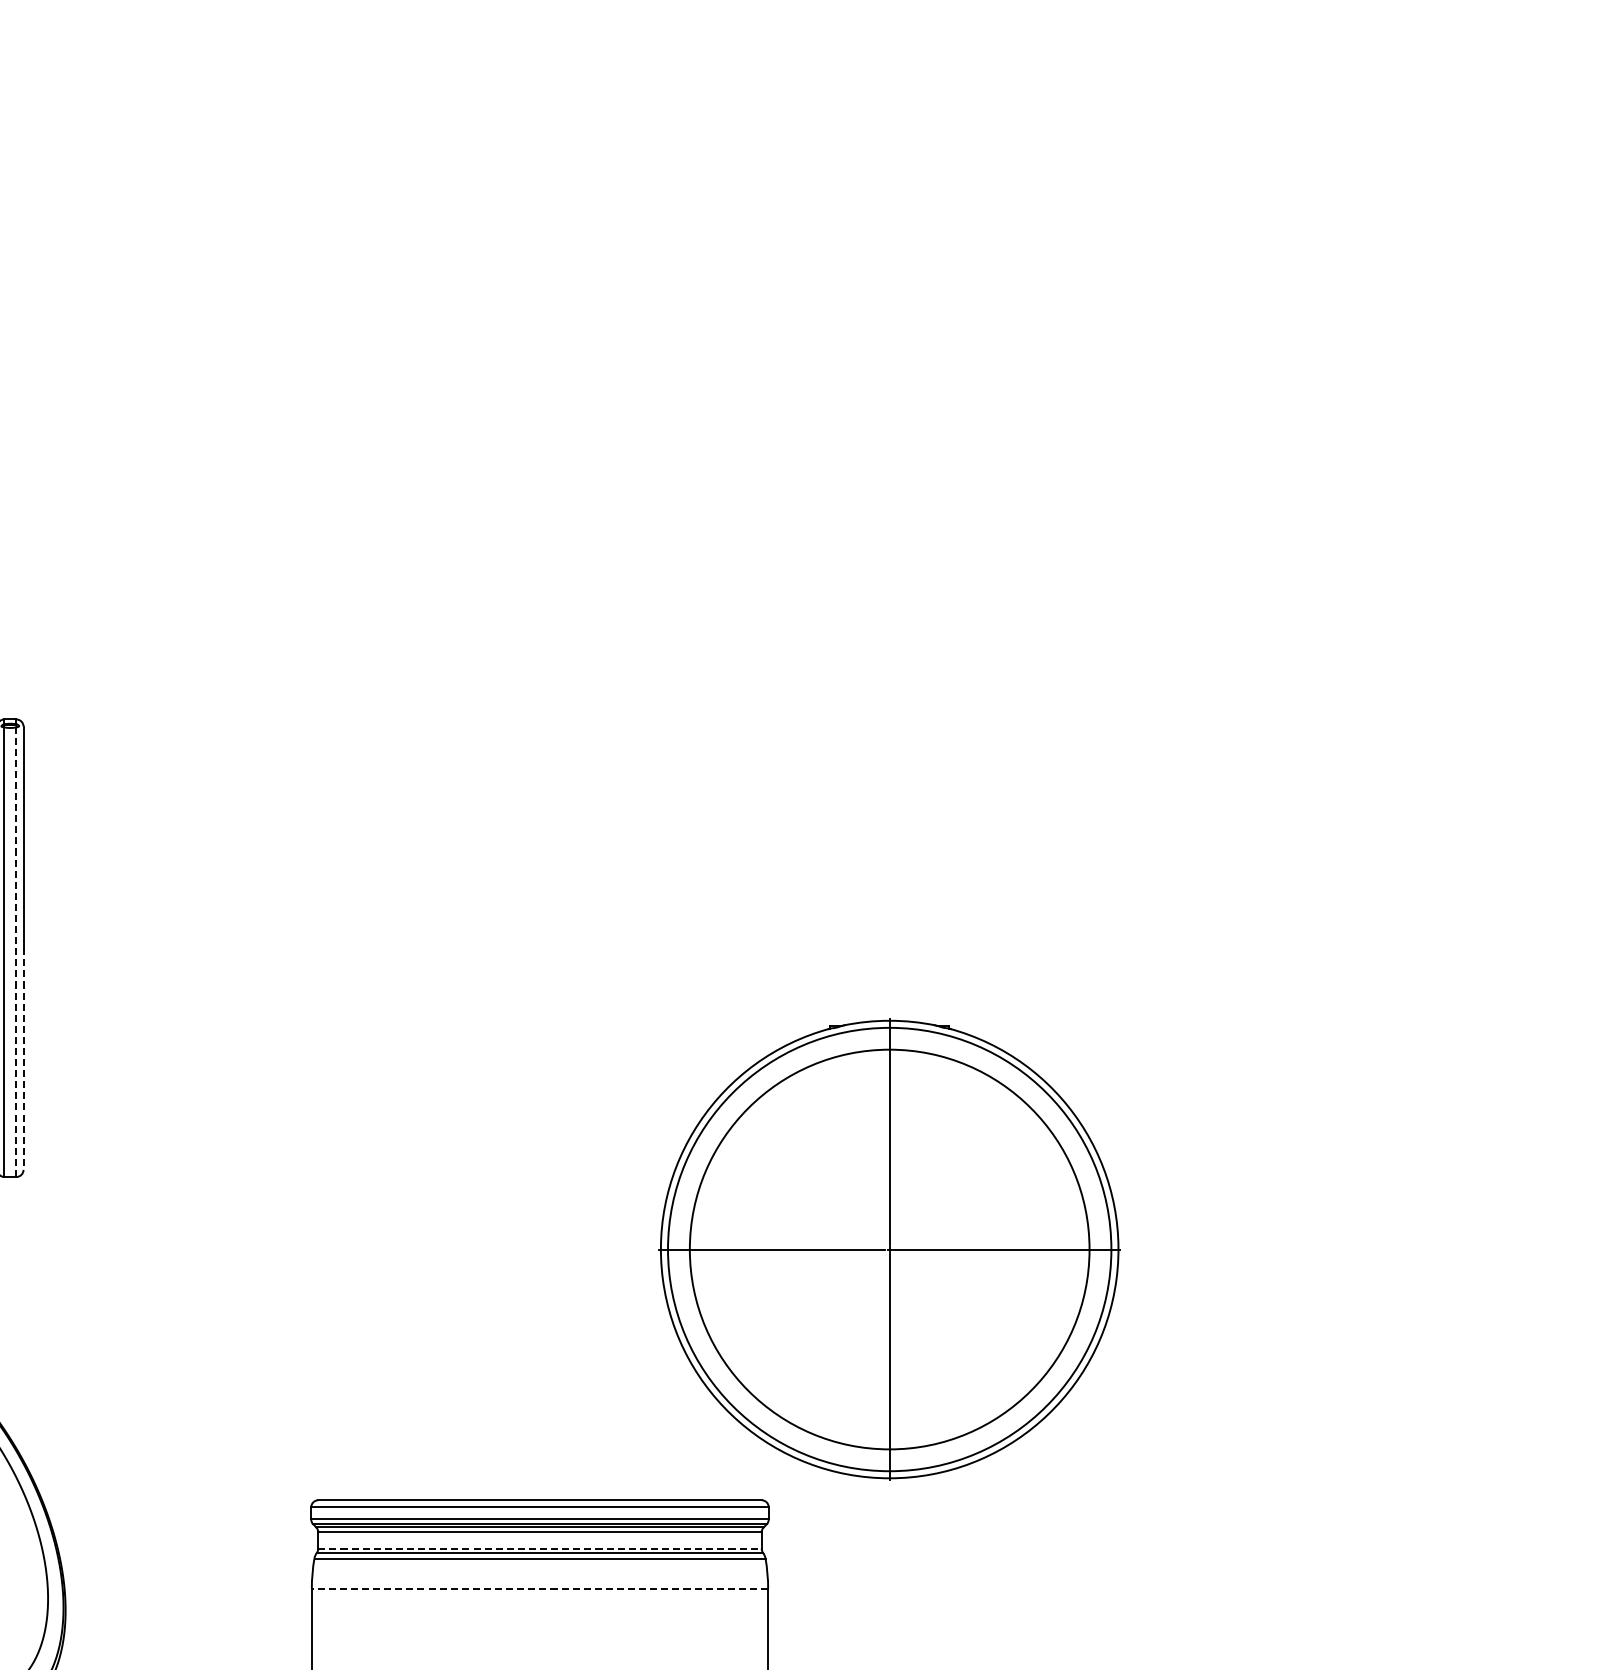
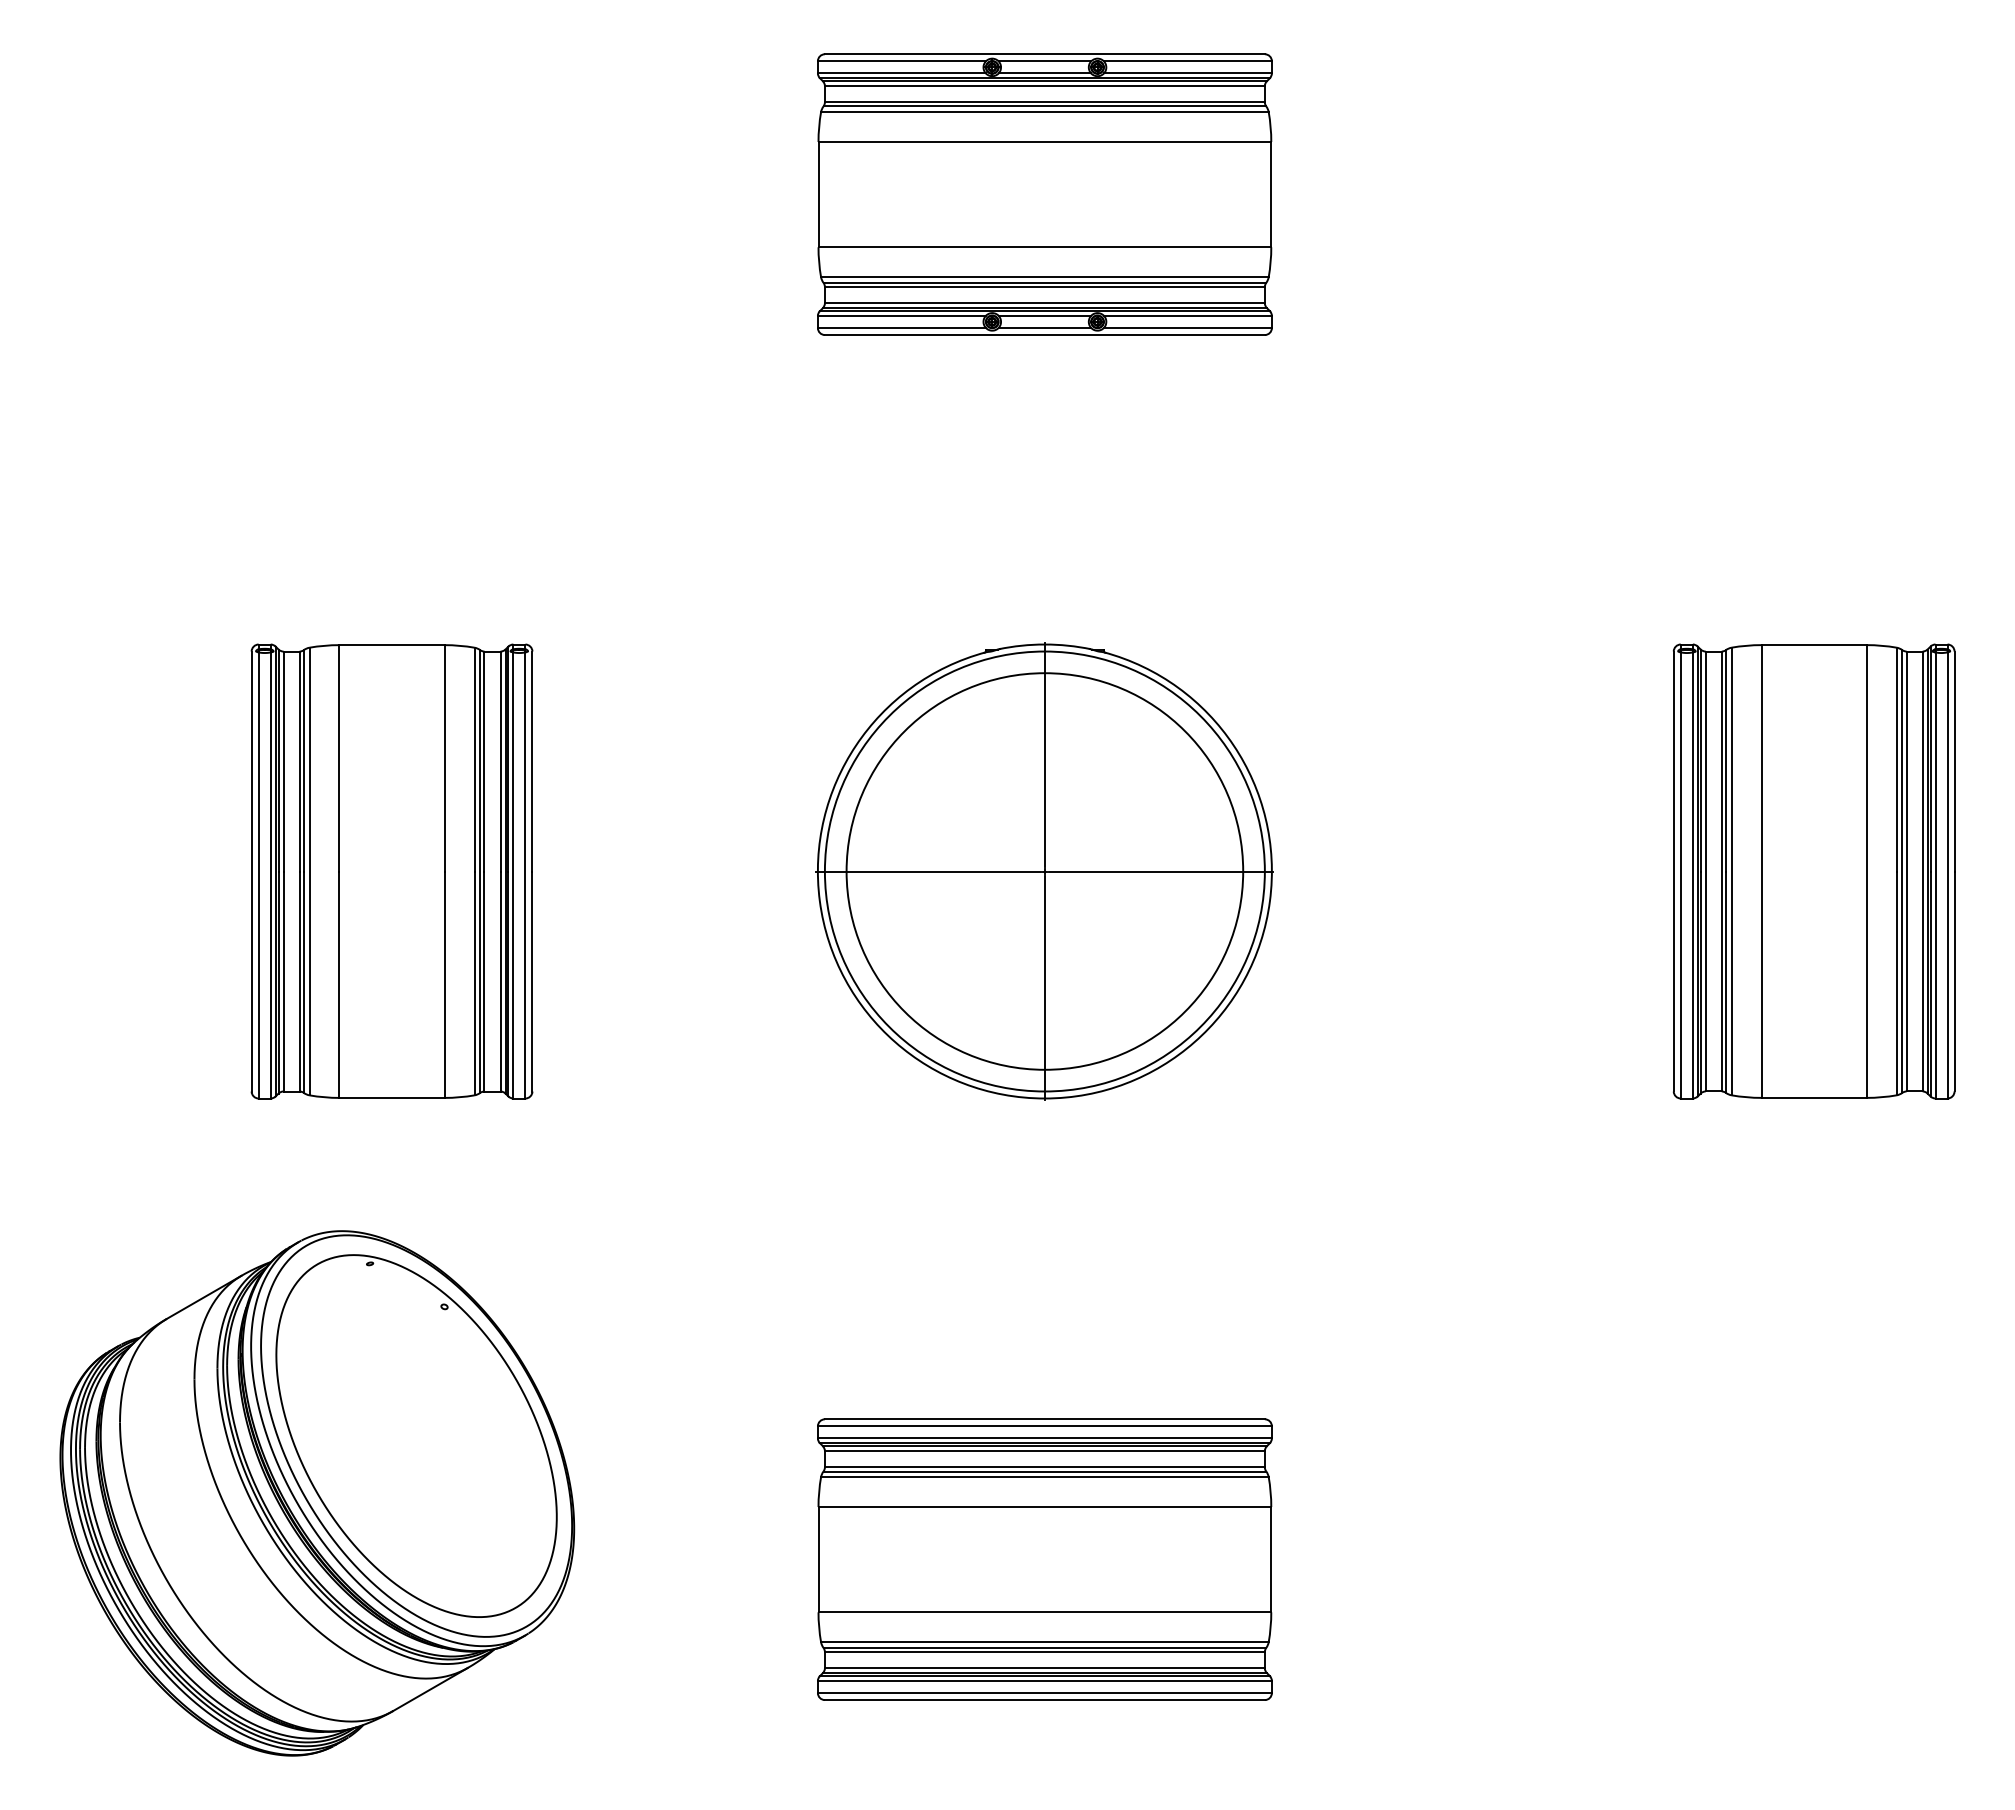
part: (539, 265) -> (1044, 194), added
part: (1315, 948) -> (1814, 871), added
line: (16, 951) -> (525, 874), dashed -> solid
line: (23, 1059) -> (532, 981), dashed -> solid
part: (889, 1249) -> (1044, 871), moved
line: (539, 1548) -> (1044, 1467), dashed -> solid
line: (539, 1589) -> (1044, 1507), dashed -> solid

